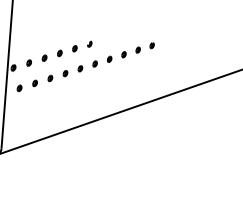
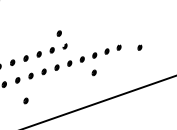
part: (82, 29) -> (58, 33), added
part: (175, 45) -> (139, 47), added
part: (123, 74) -> (94, 72), added
part: (44, 106) -> (25, 100), added

